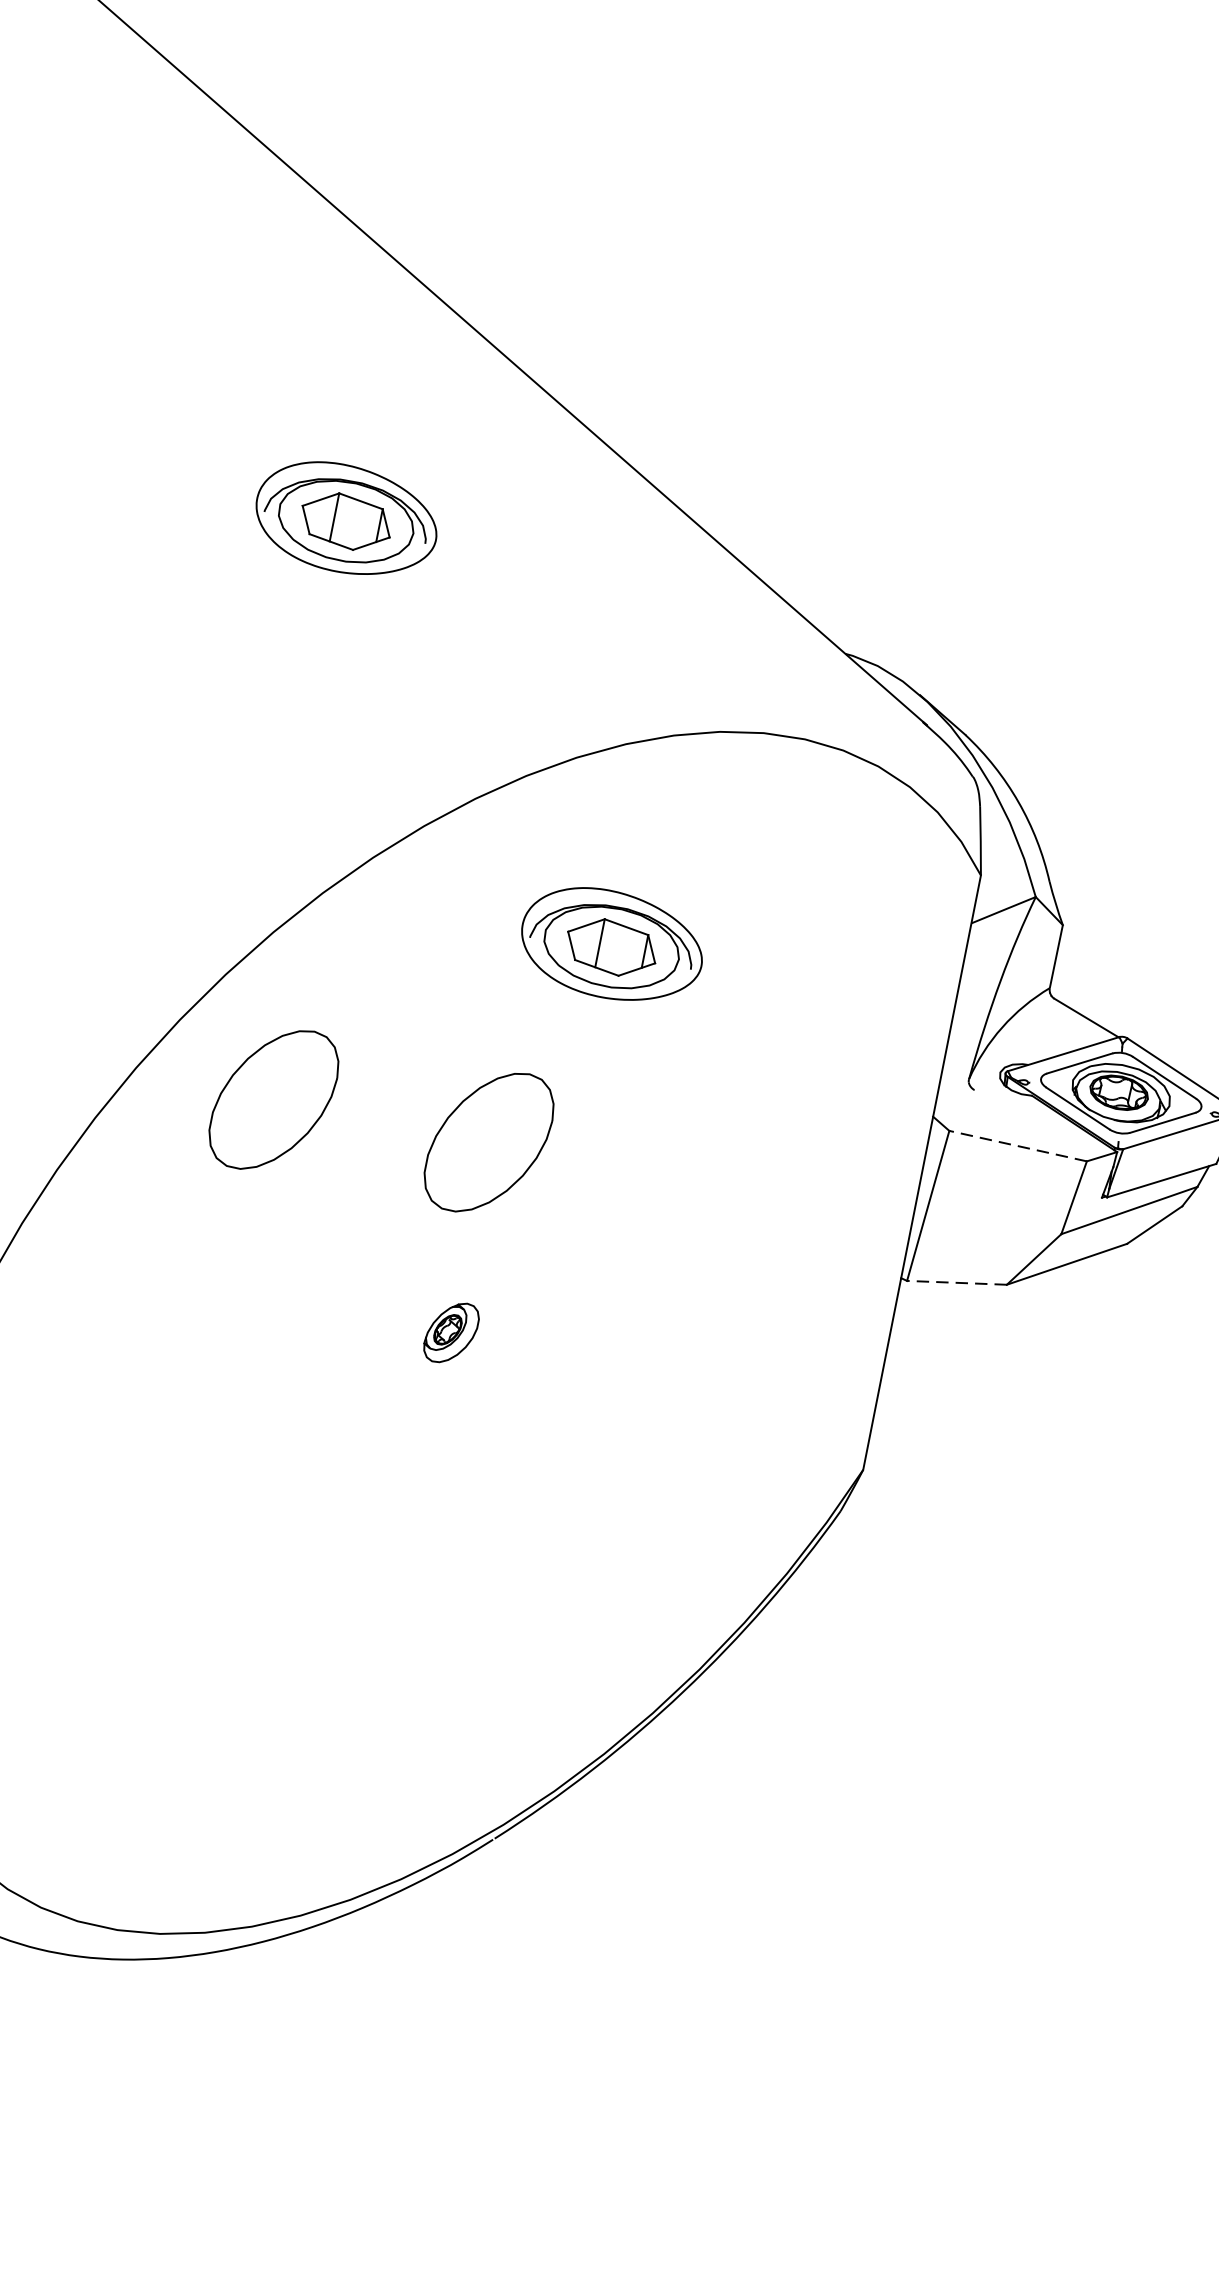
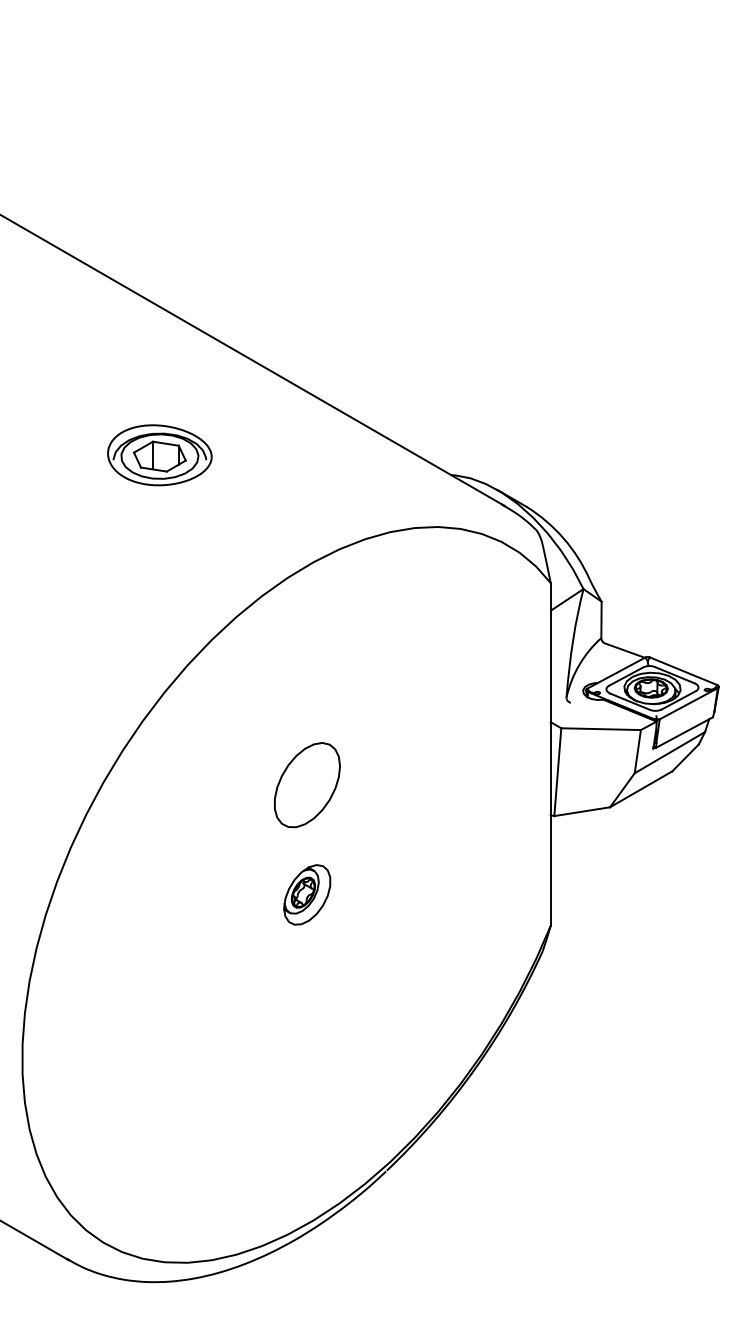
part: (611, 945) -> (353, 662), removed
part: (274, 1100) -> (183, 785), removed
line: (1018, 1146) -> (601, 729), dashed -> solid
line: (955, 1282) -> (581, 811), dashed -> solid
part: (451, 1332) -> (307, 894), size x1.67

